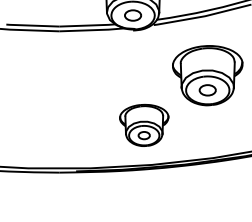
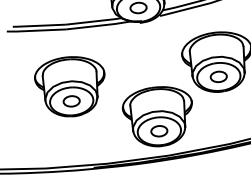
part: (59, 88) -> (70, 86), added
part: (143, 125) -> (157, 116), size x1.43

